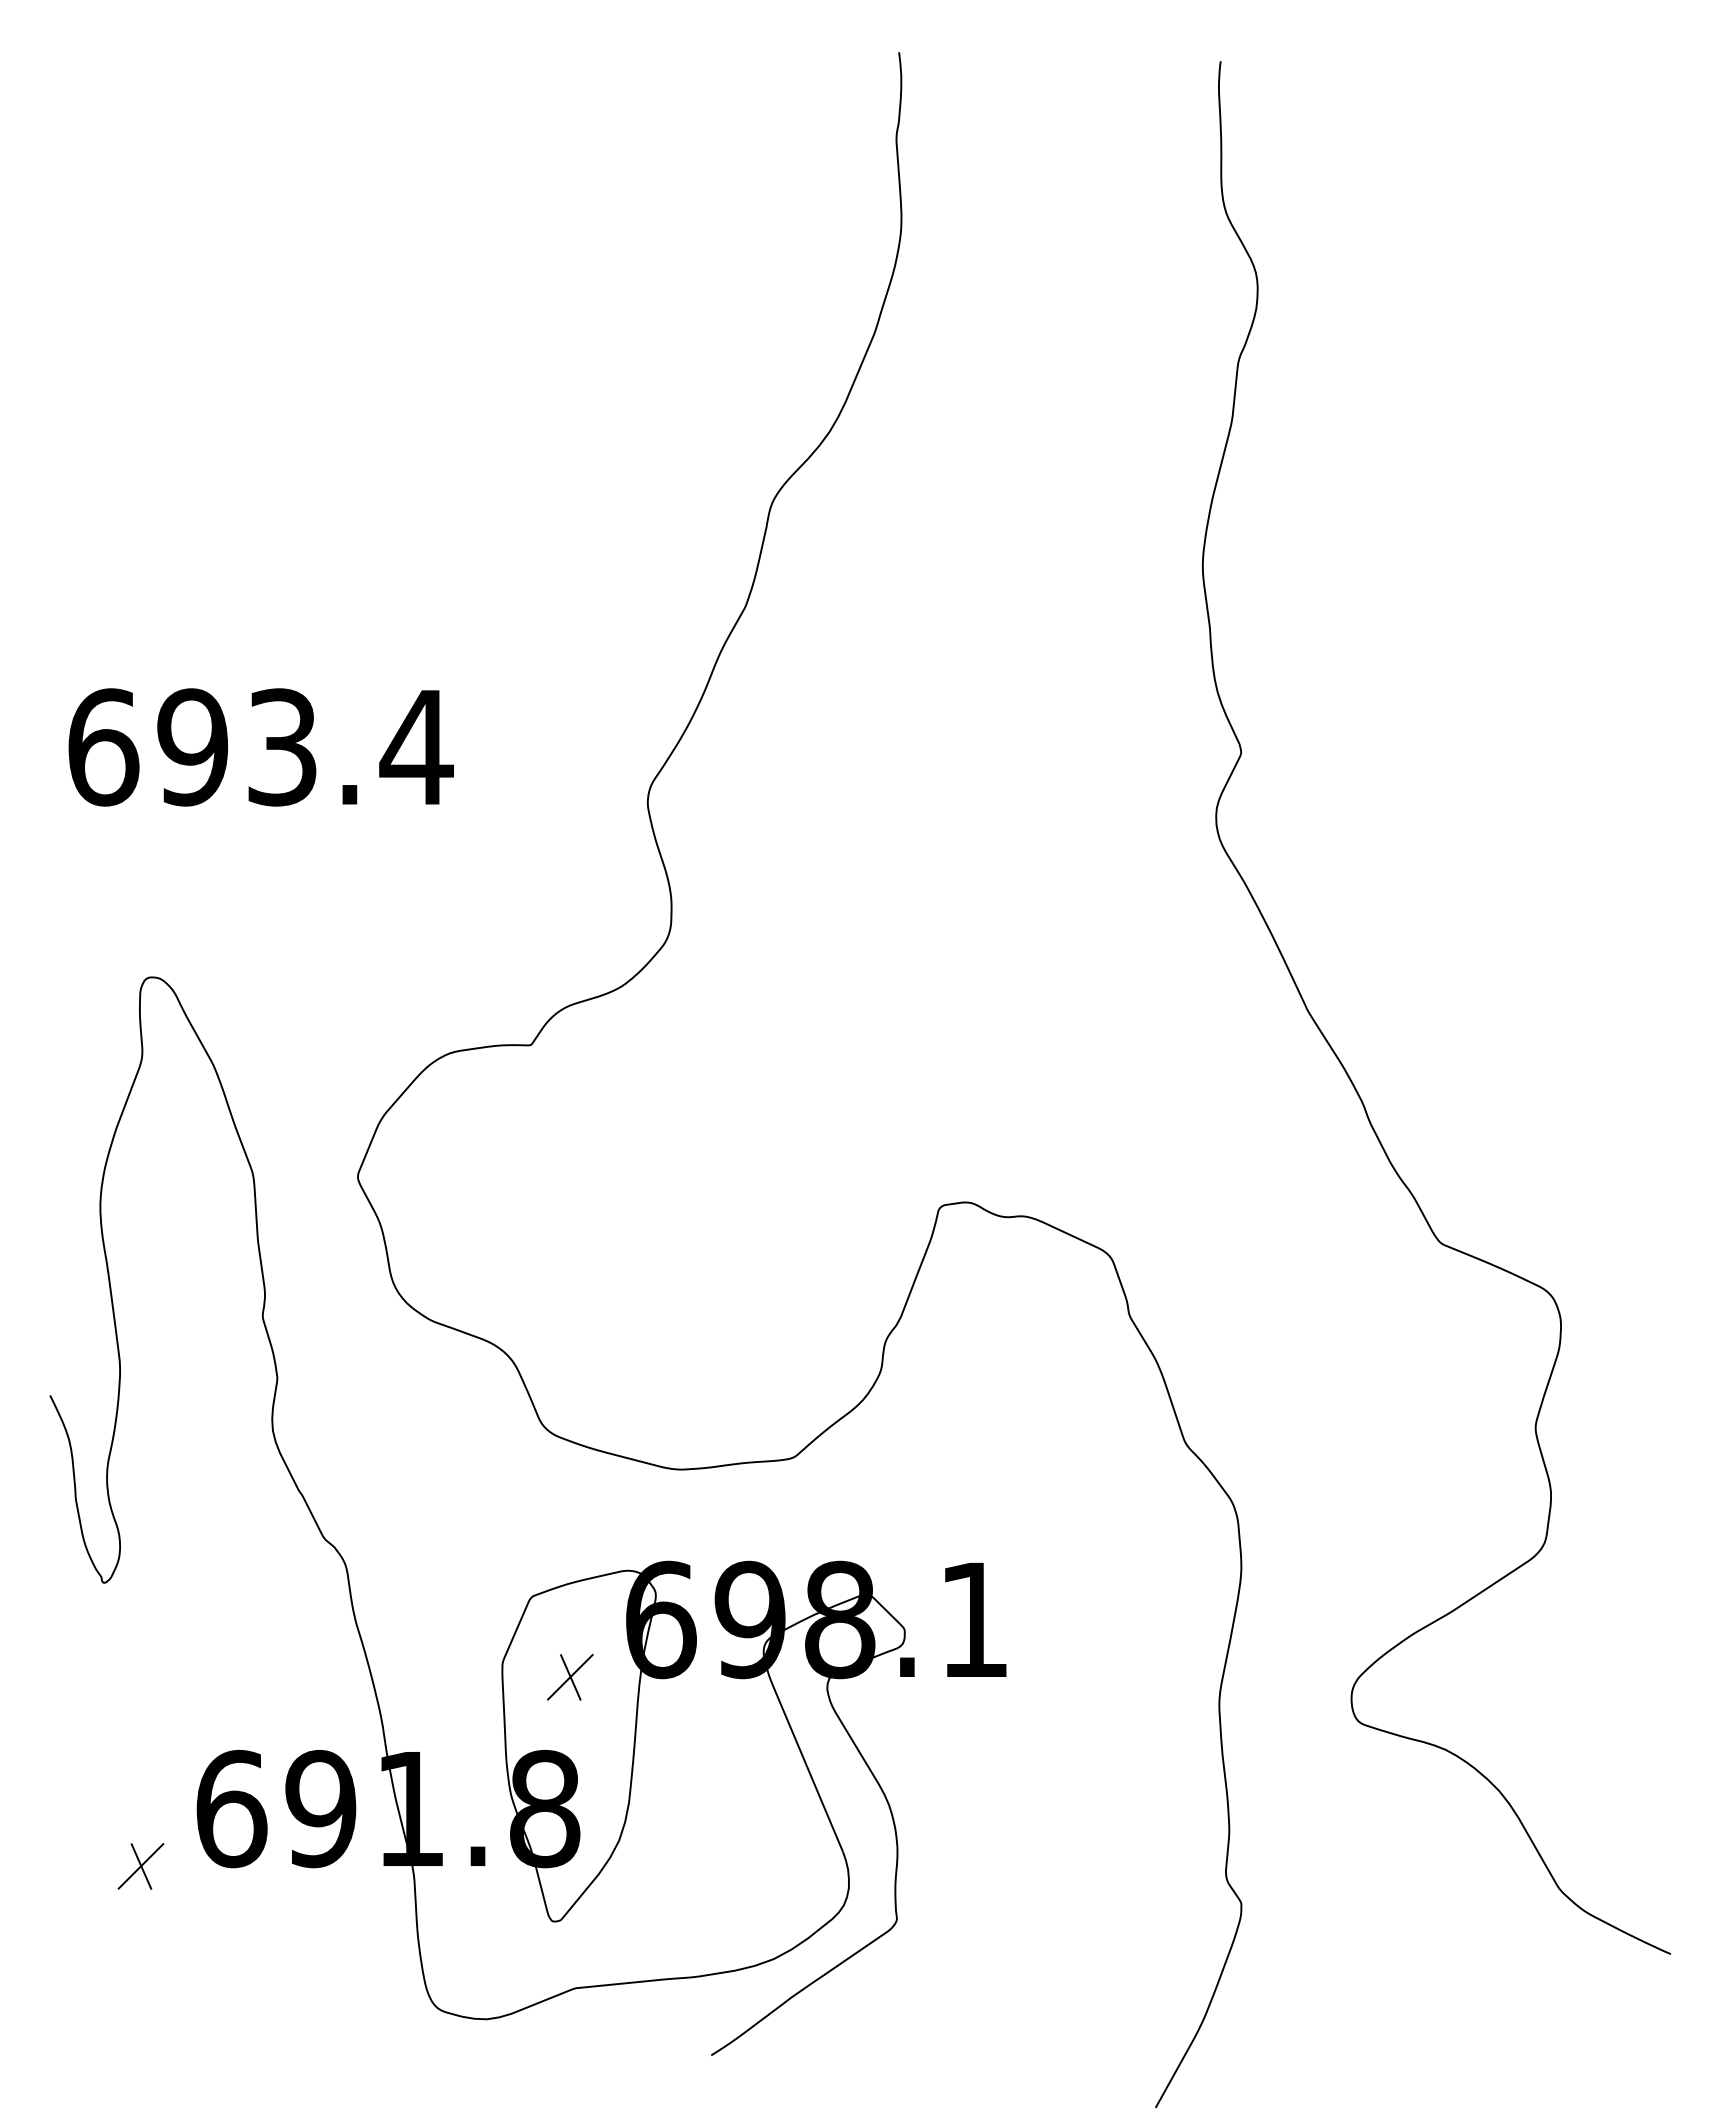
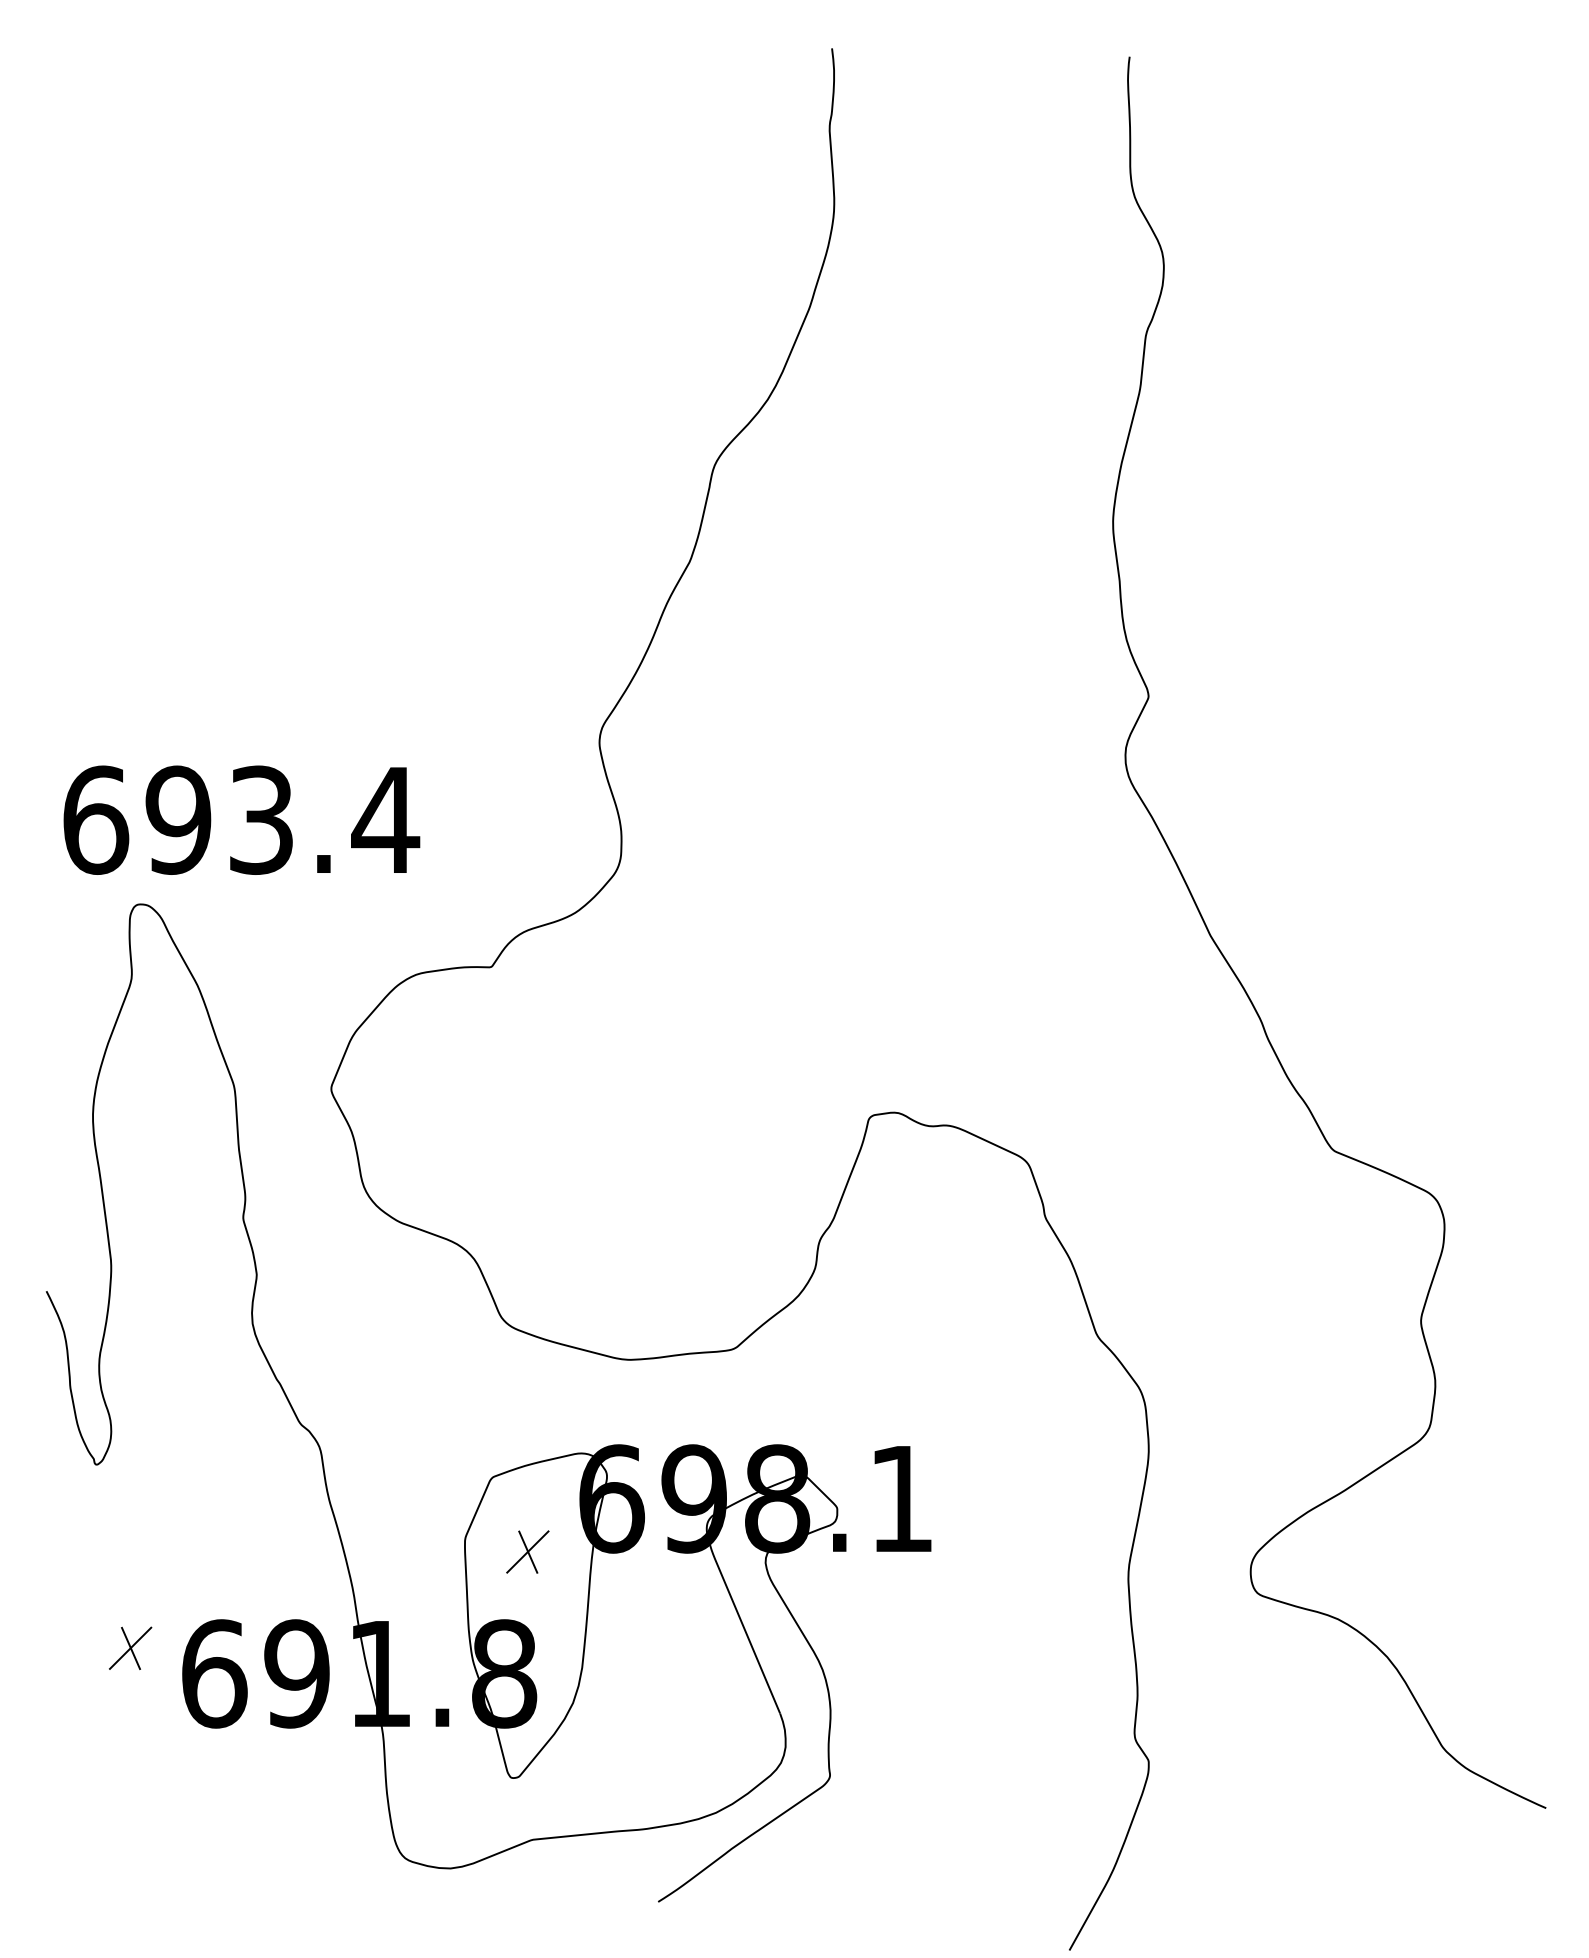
text: (260, 747) -> (241, 820), moved
part: (140, 1866) -> (130, 1648), moved

